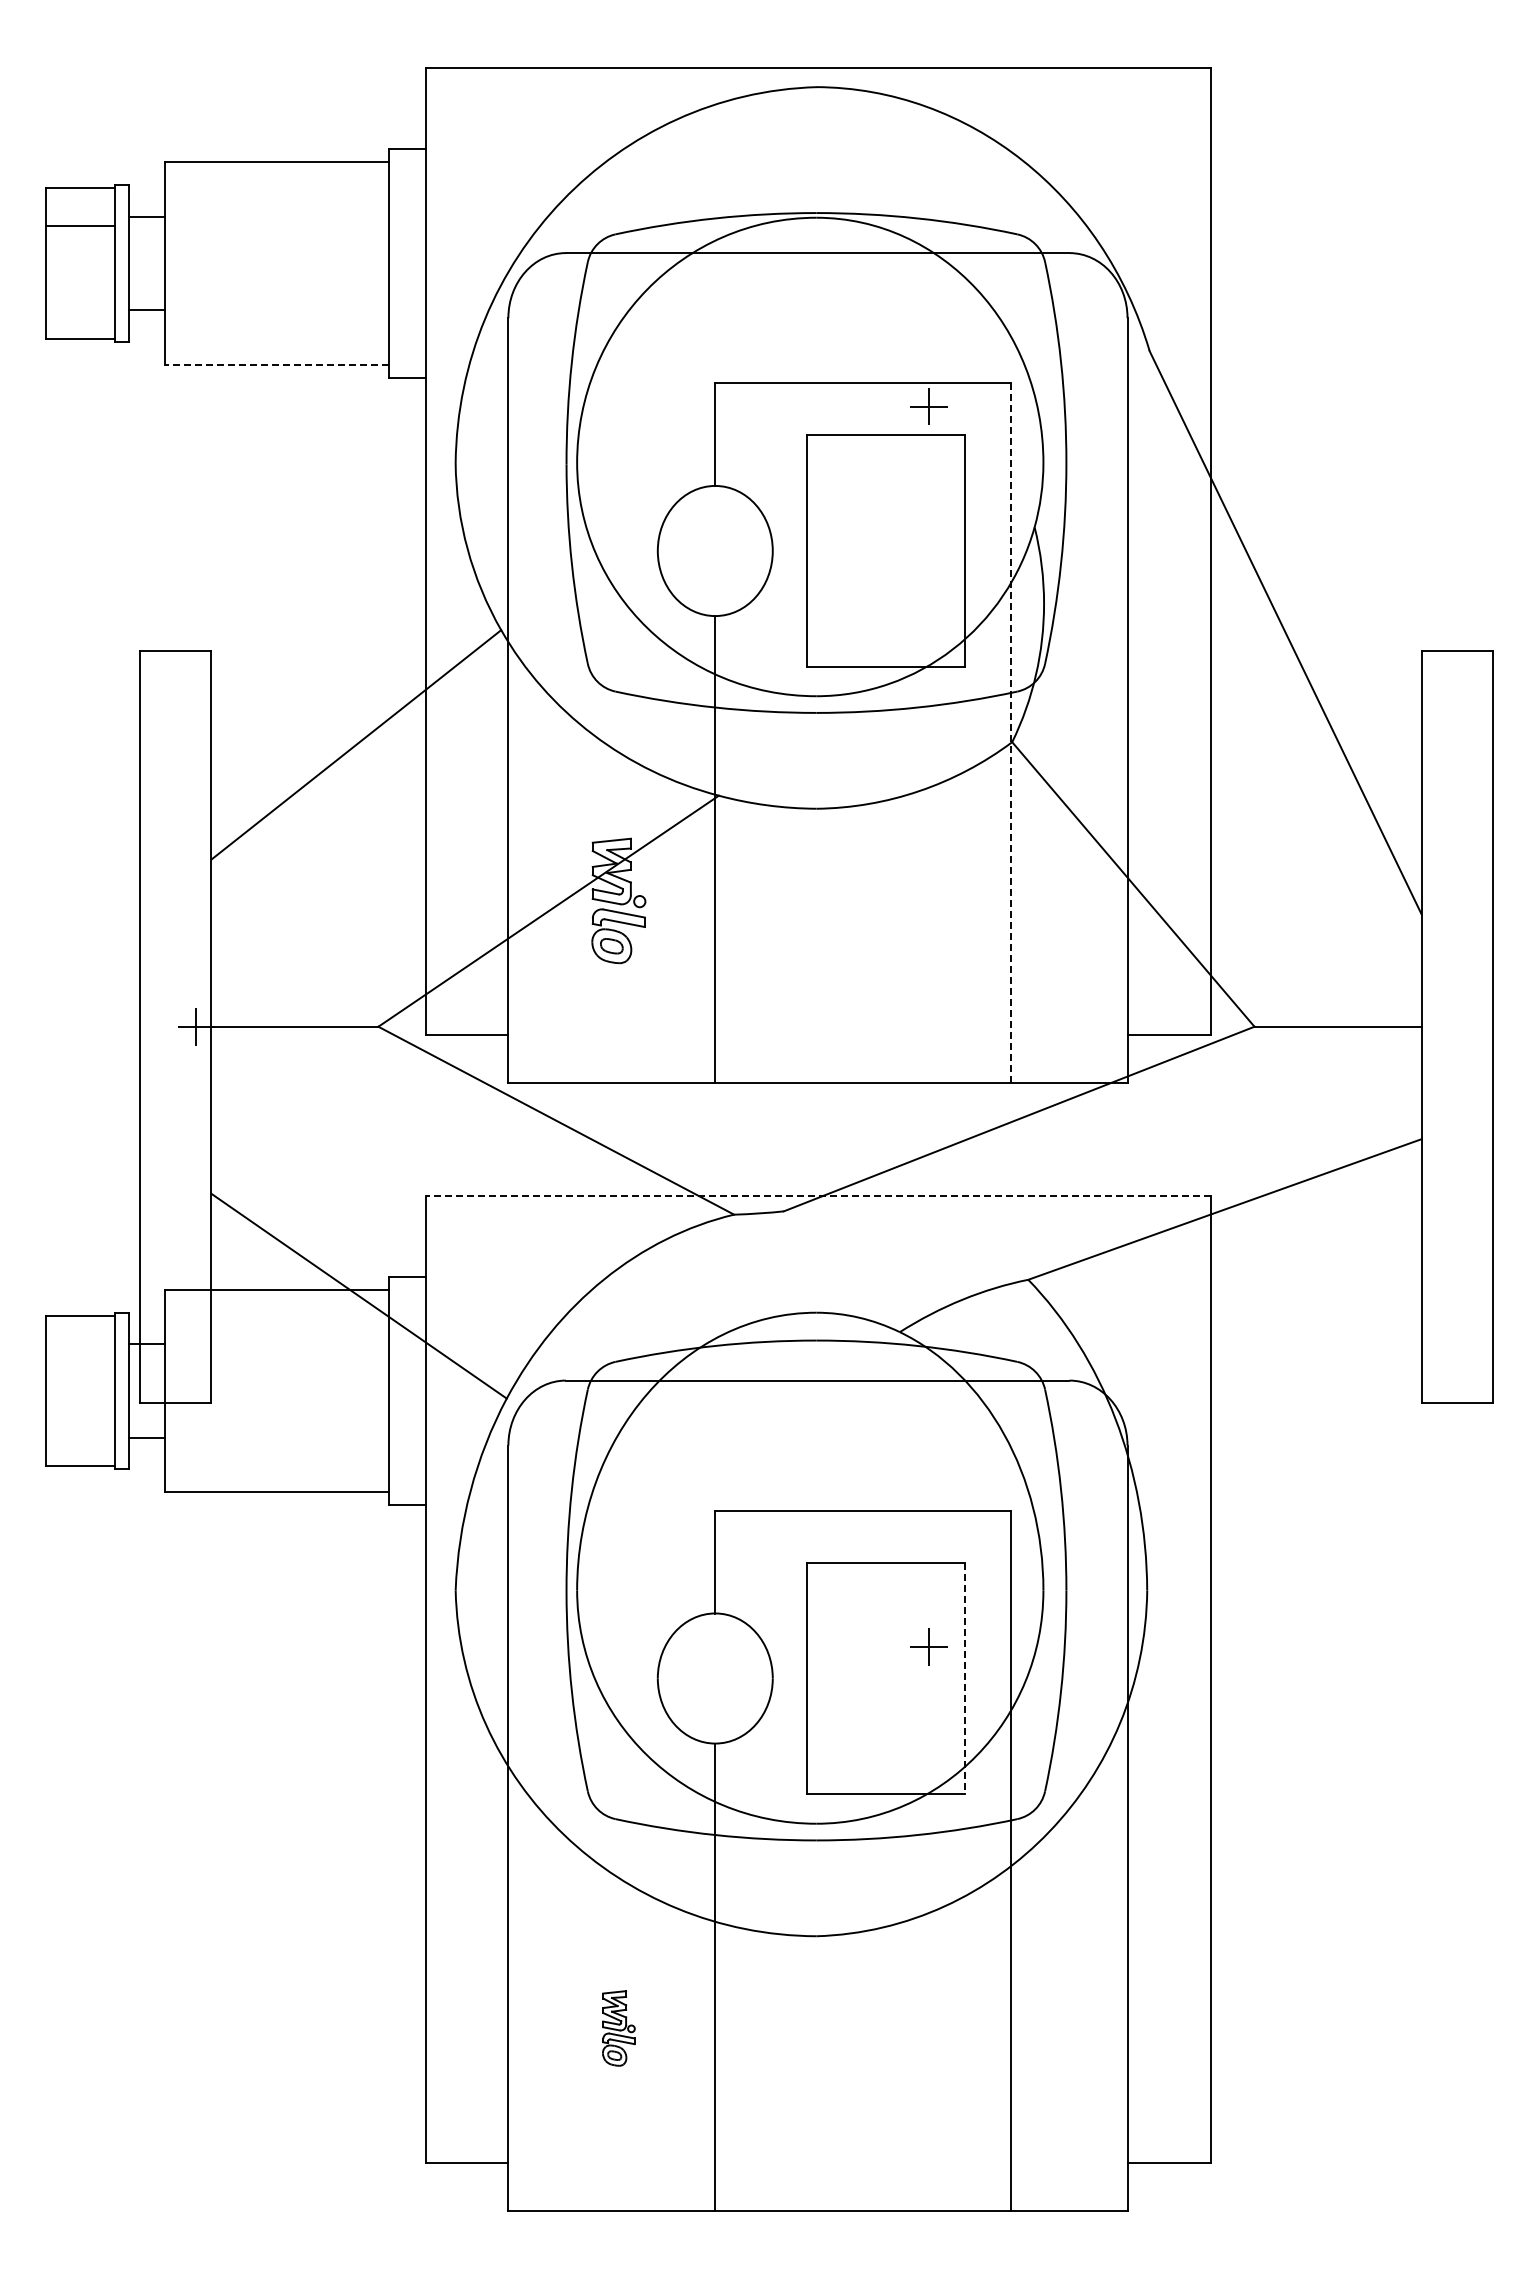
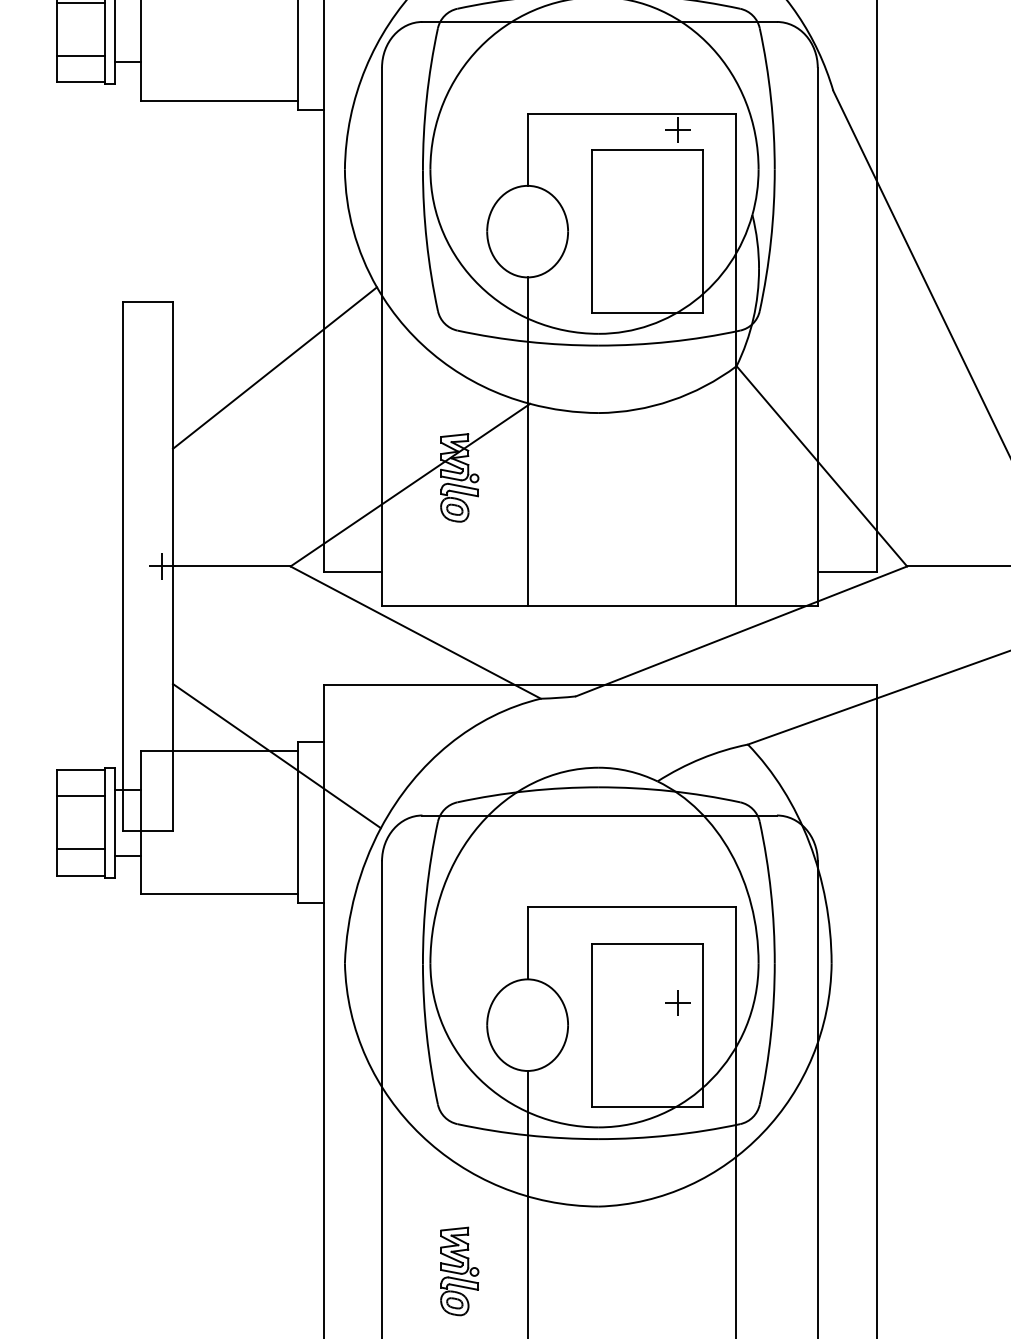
line: (80, 301) -> (80, 56), added
line: (276, 364) -> (218, 100), dashed -> solid
line: (1011, 733) -> (736, 360), dashed -> solid
line: (818, 1195) -> (600, 685), dashed -> solid
line: (80, 1353) -> (80, 796), added
line: (80, 1428) -> (80, 849), added
line: (965, 1678) -> (703, 1025), dashed -> solid
part: (618, 2028) -> (459, 1271), size x1.67

